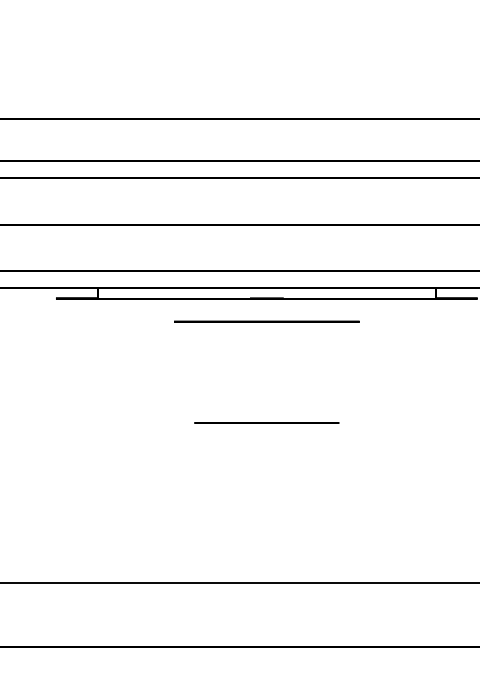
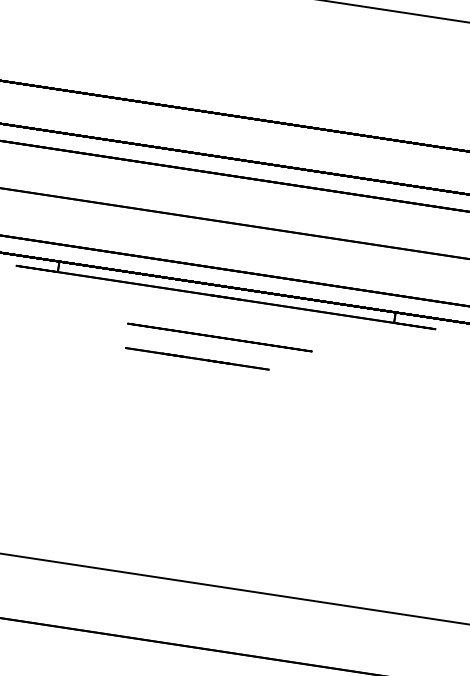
circle: (266, 321) -> (219, 337), moved
line: (266, 422) -> (197, 358), moved

